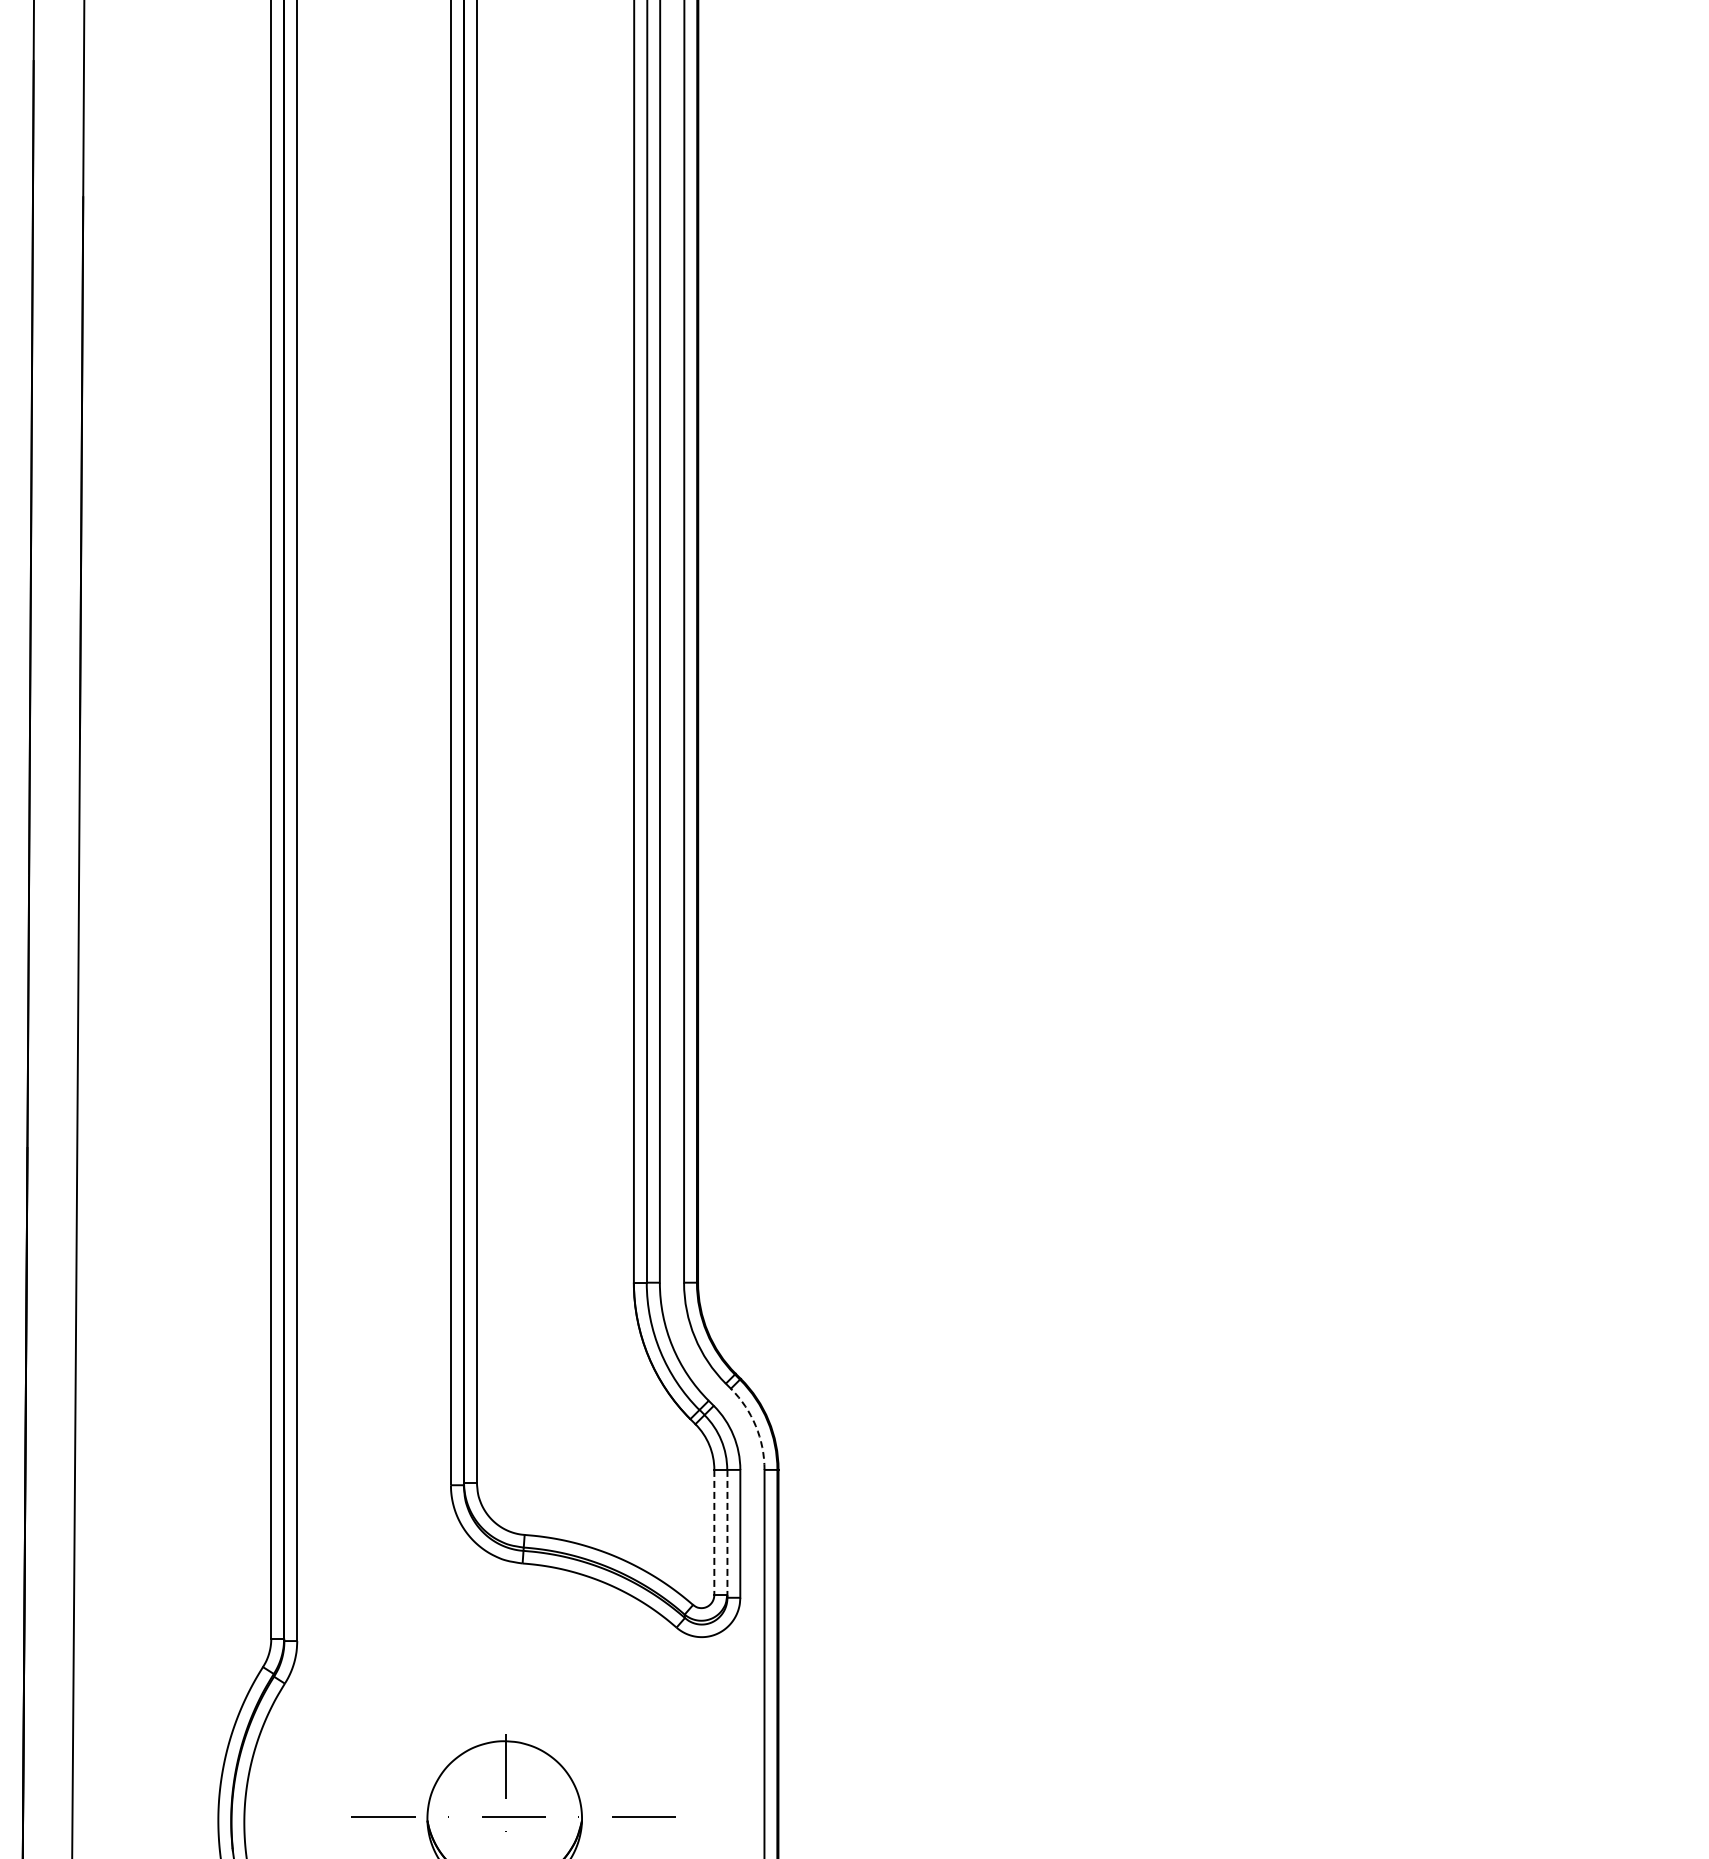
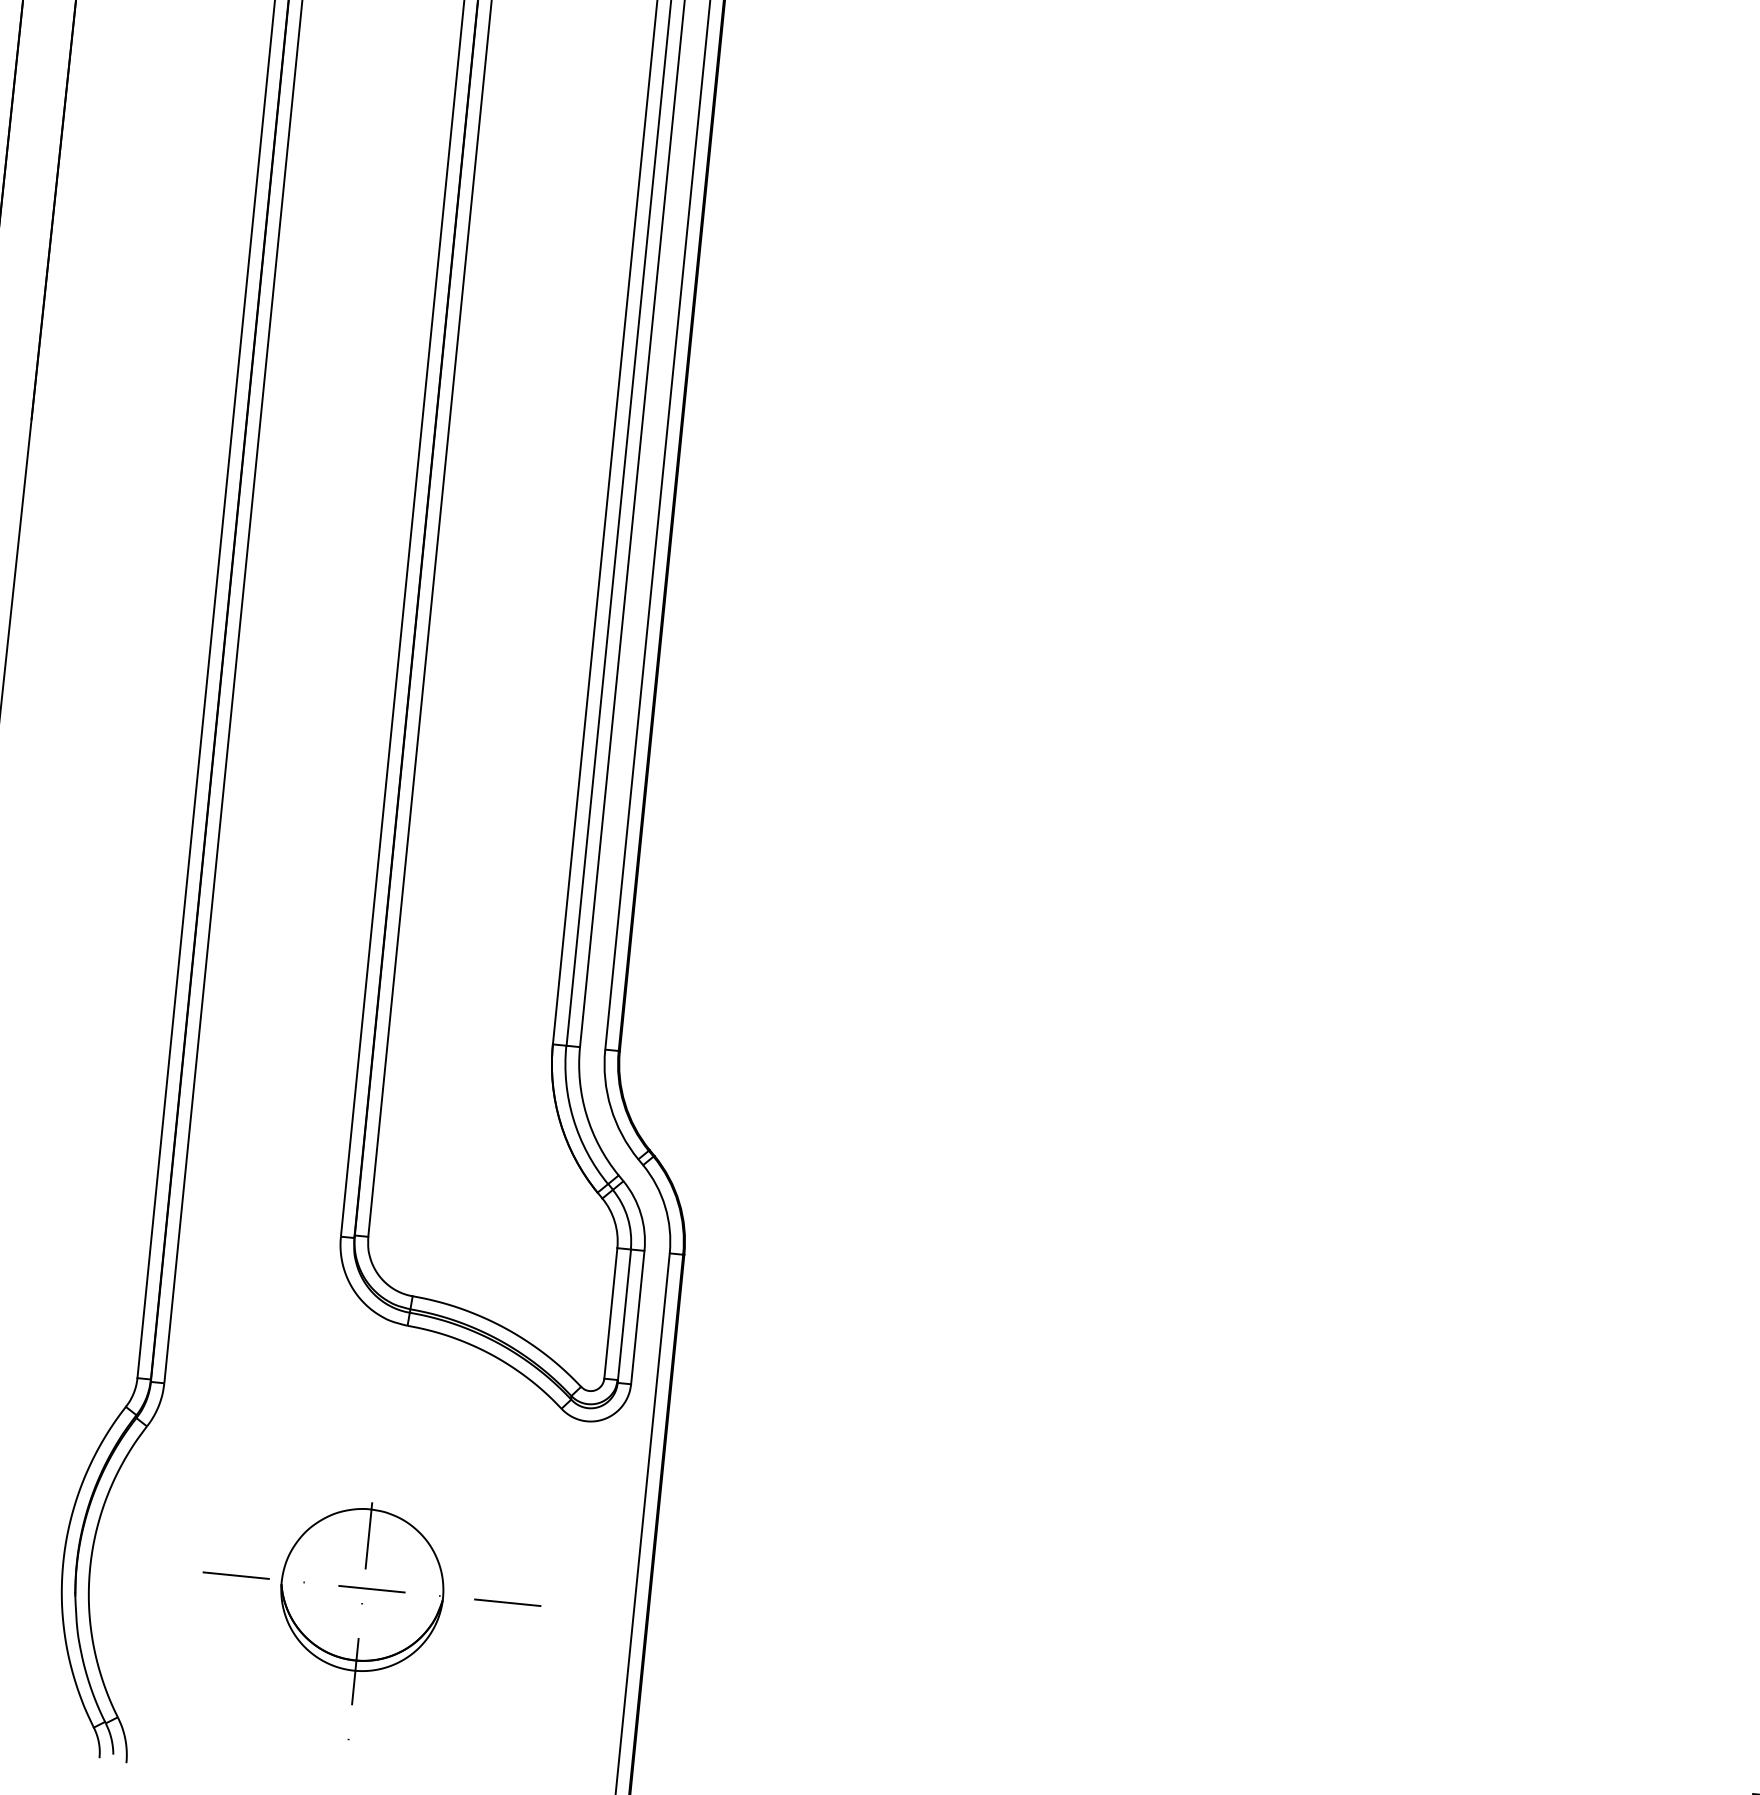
arc: (755, 1426) -> (664, 1207), dashed -> solid
line: (714, 1532) -> (611, 1313), dashed -> solid
line: (727, 1533) -> (624, 1315), dashed -> solid

